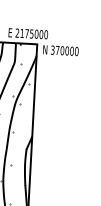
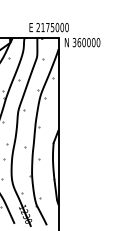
text: (57, 50) -> (79, 42), 370000 -> 360000

